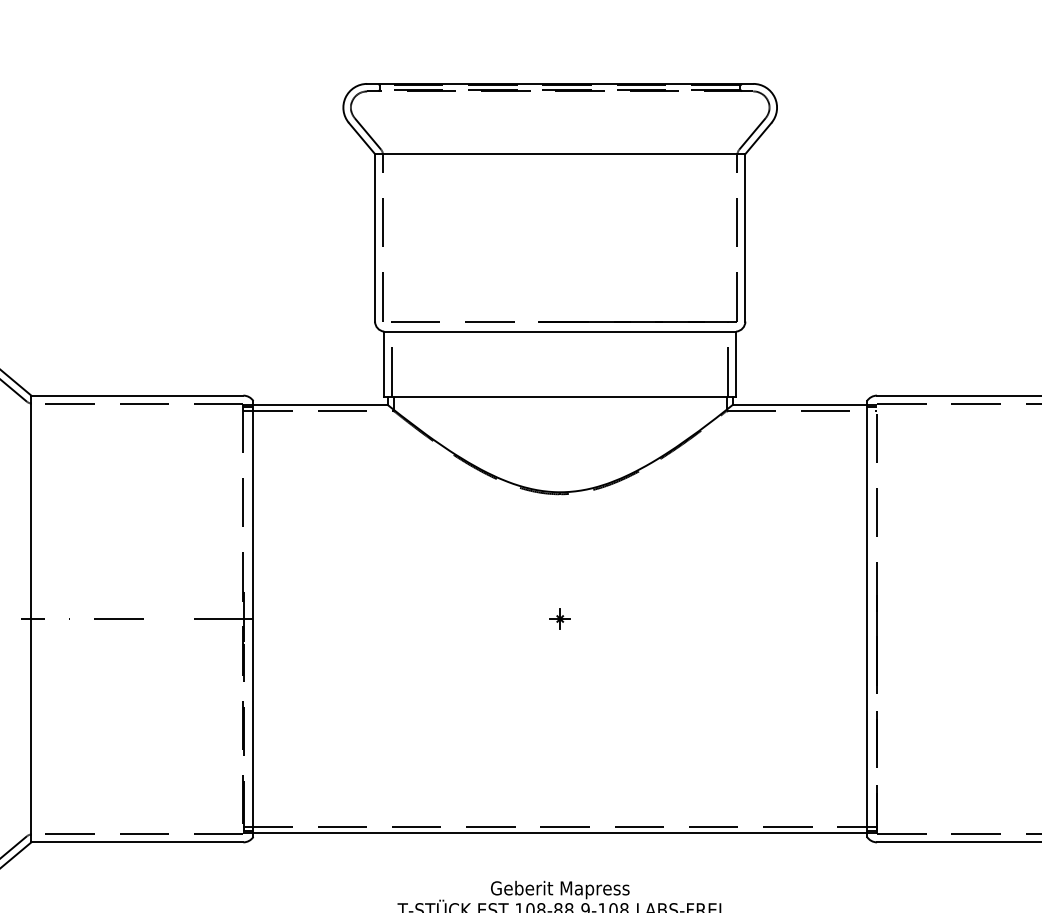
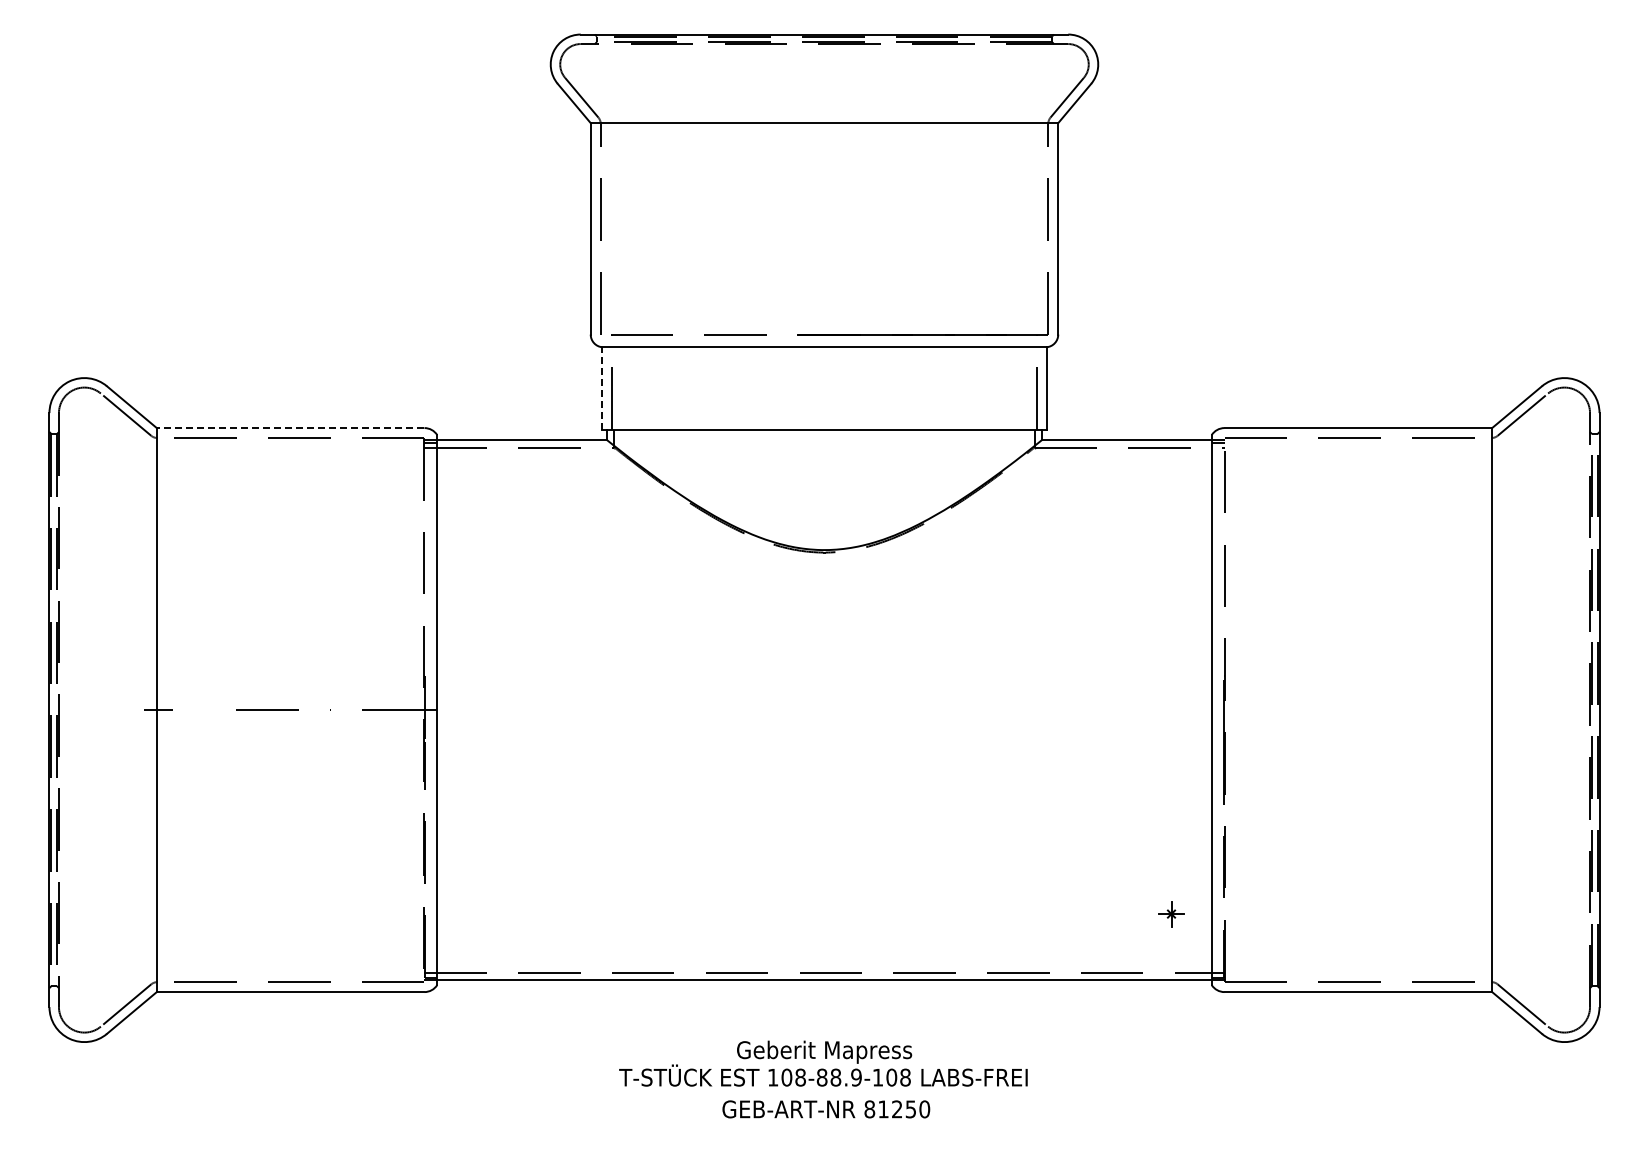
line: (384, 363) -> (602, 387), solid -> dashed
line: (137, 395) -> (290, 428), solid -> dashed
part: (560, 619) -> (1171, 914), moved

